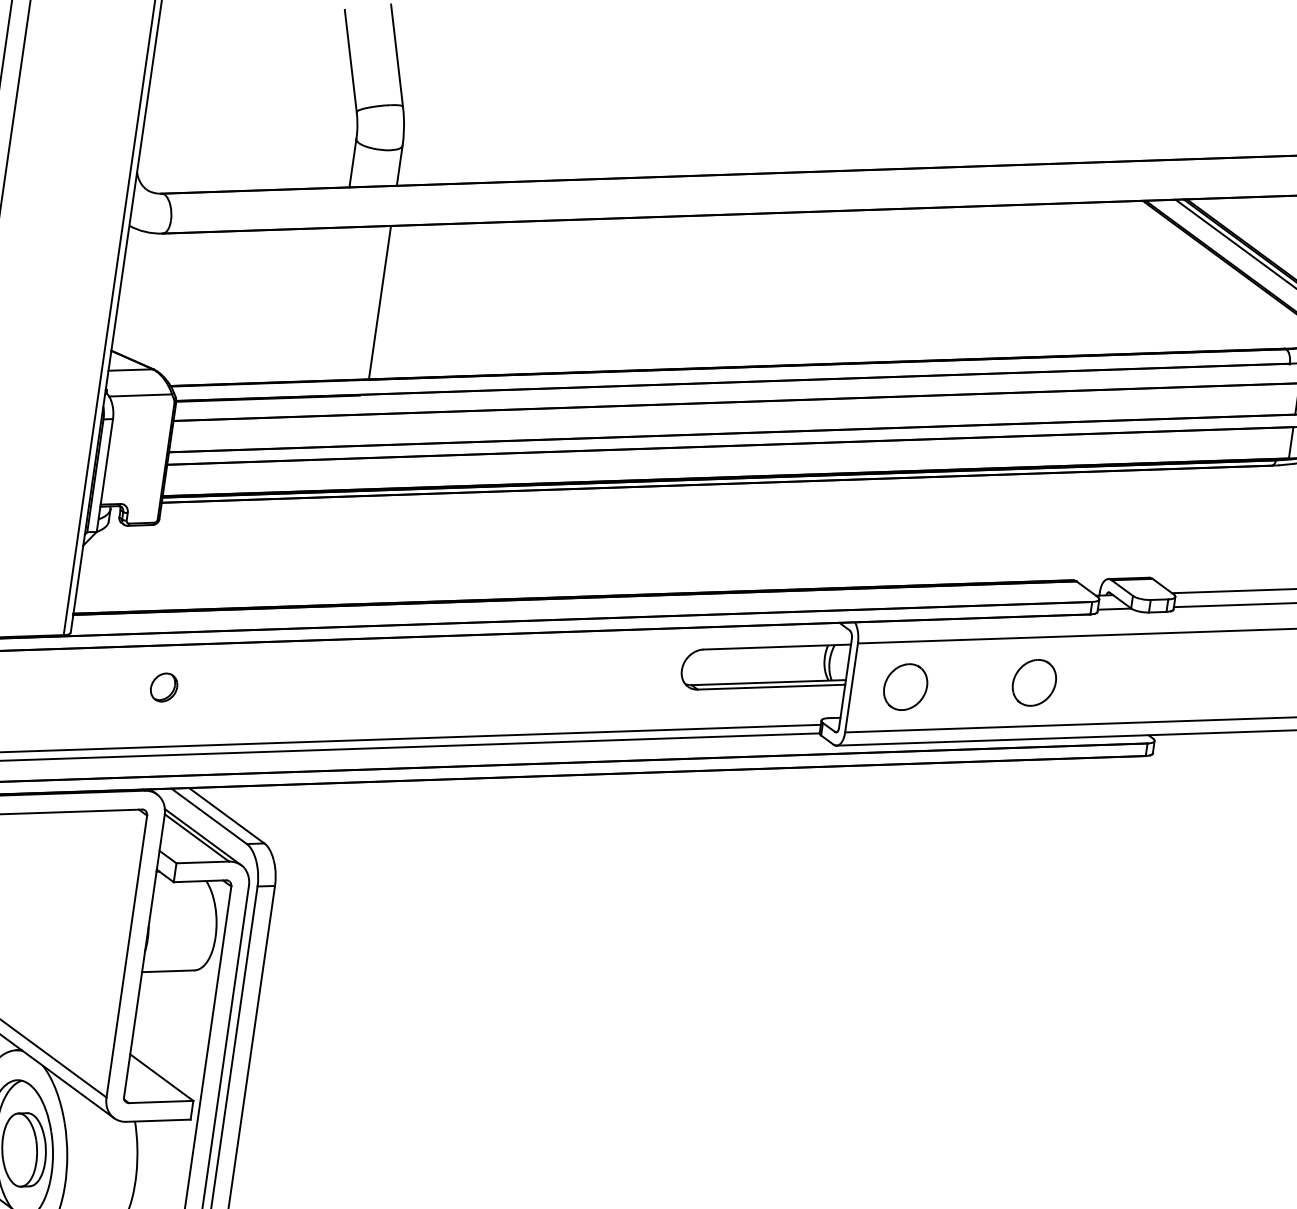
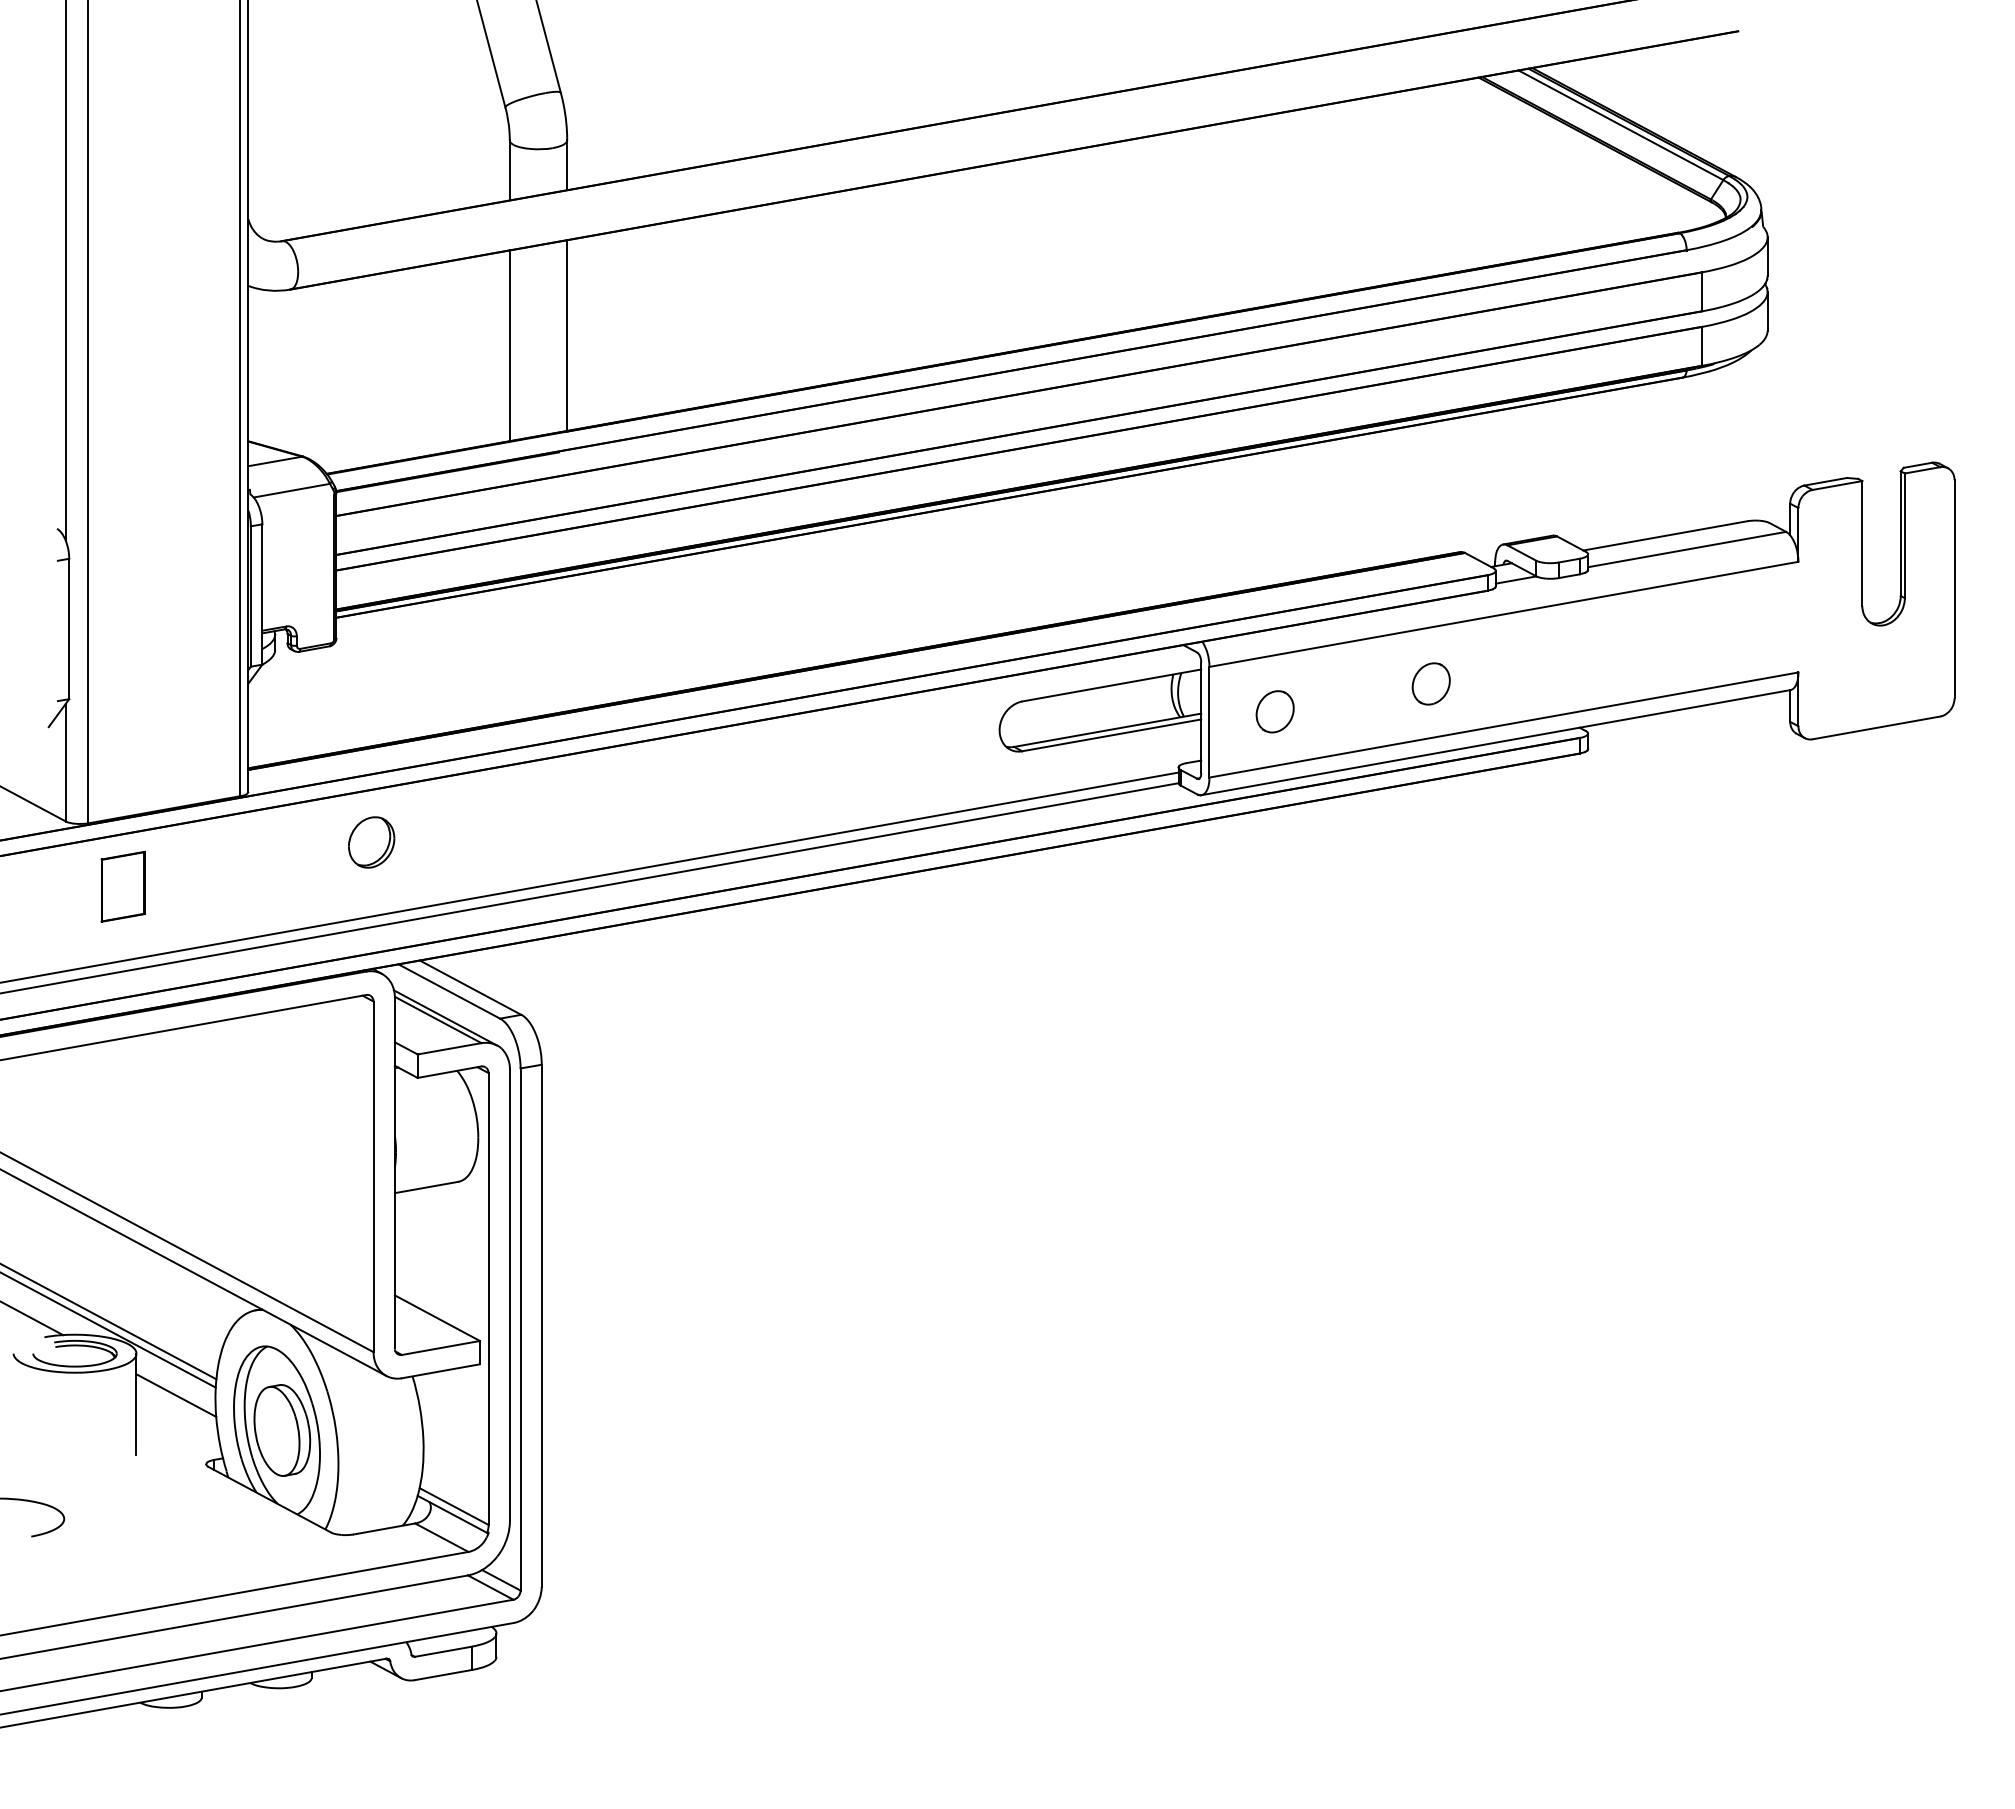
line: (332, 303) -> (509, 345), added
part: (1033, 682) -> (1430, 683), size x0.71
part: (905, 686) -> (1274, 711), size x0.71
part: (163, 687) -> (371, 842), size x1.43

